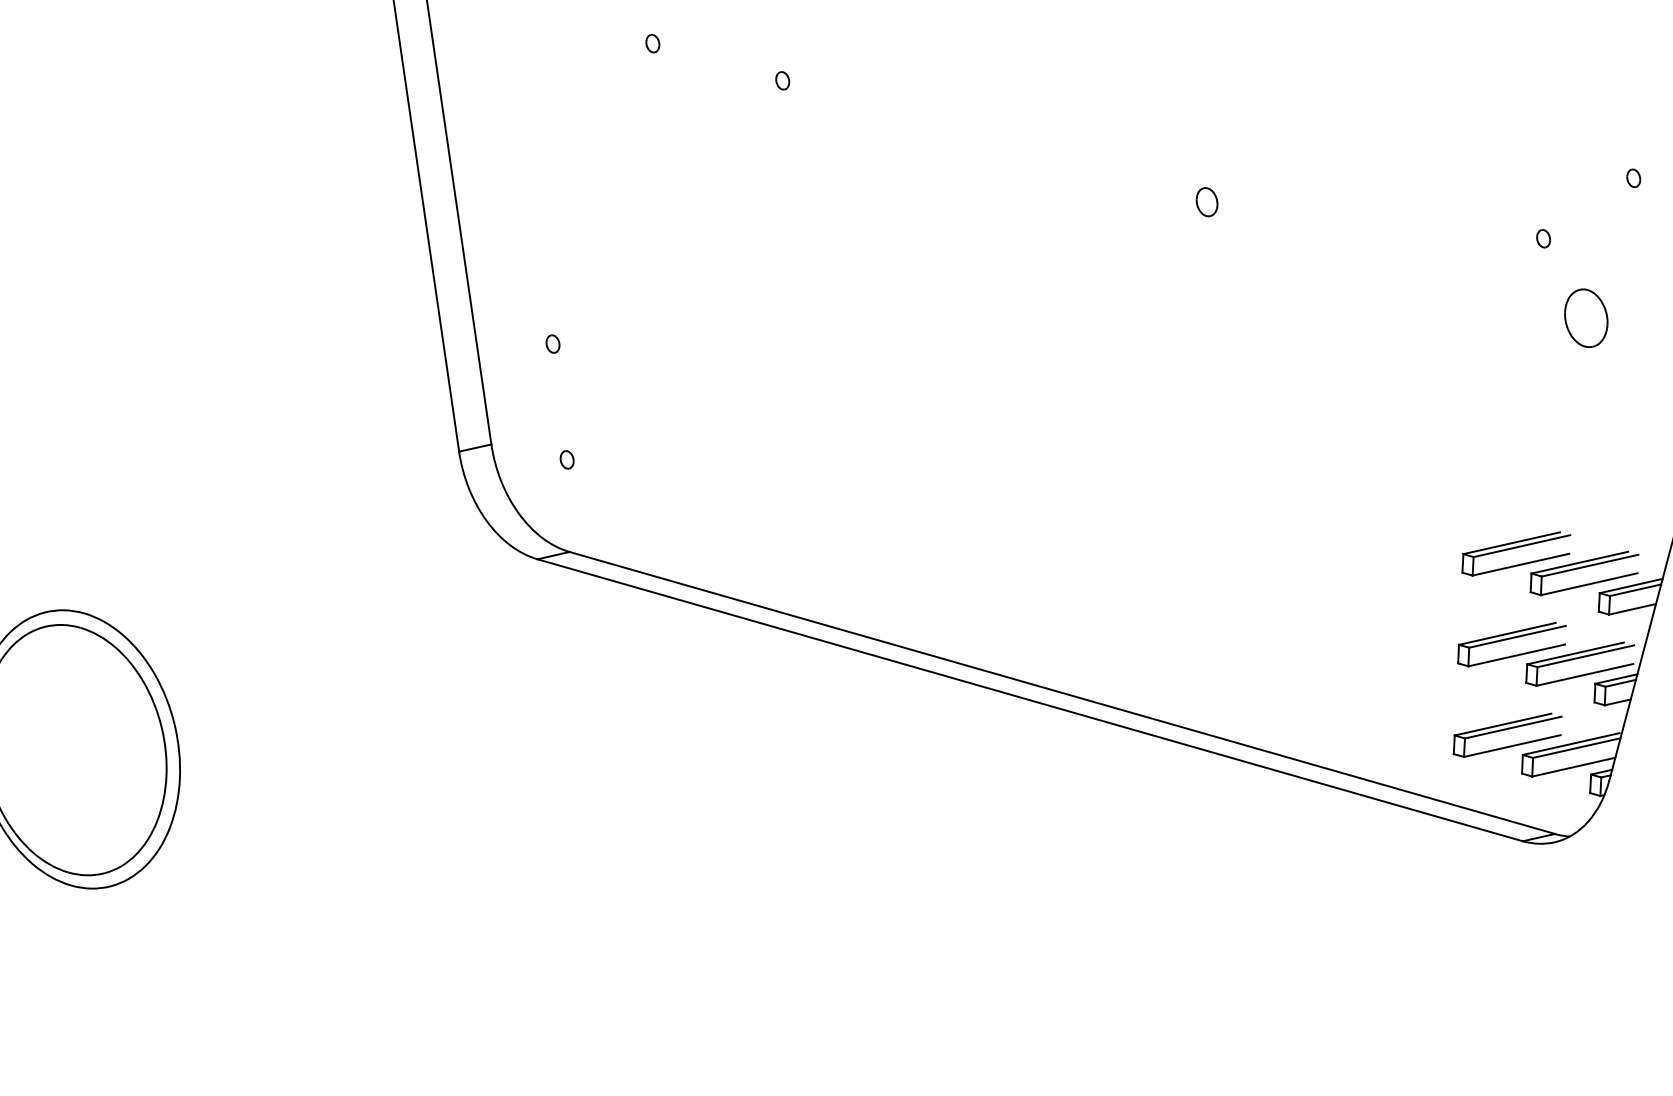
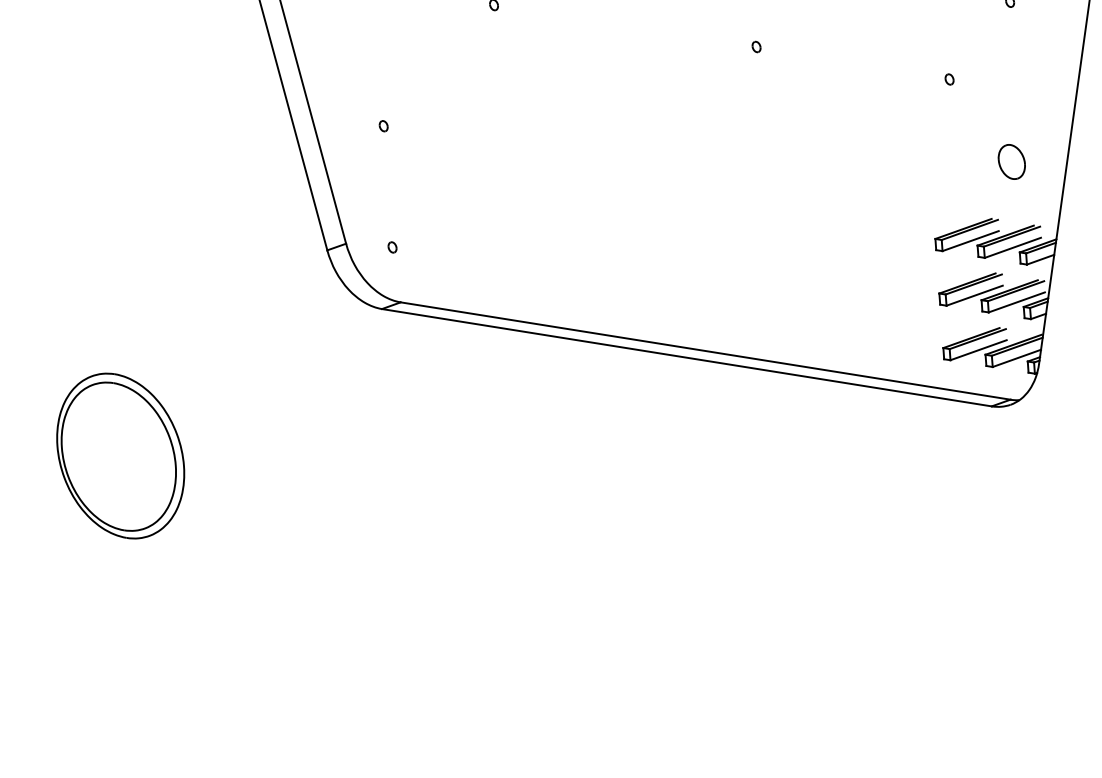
part: (1206, 201) -> (756, 46), size x0.62
part: (1543, 238) -> (949, 79), moved
part: (1585, 317) -> (1011, 161), moved
part: (552, 344) -> (383, 126), moved

